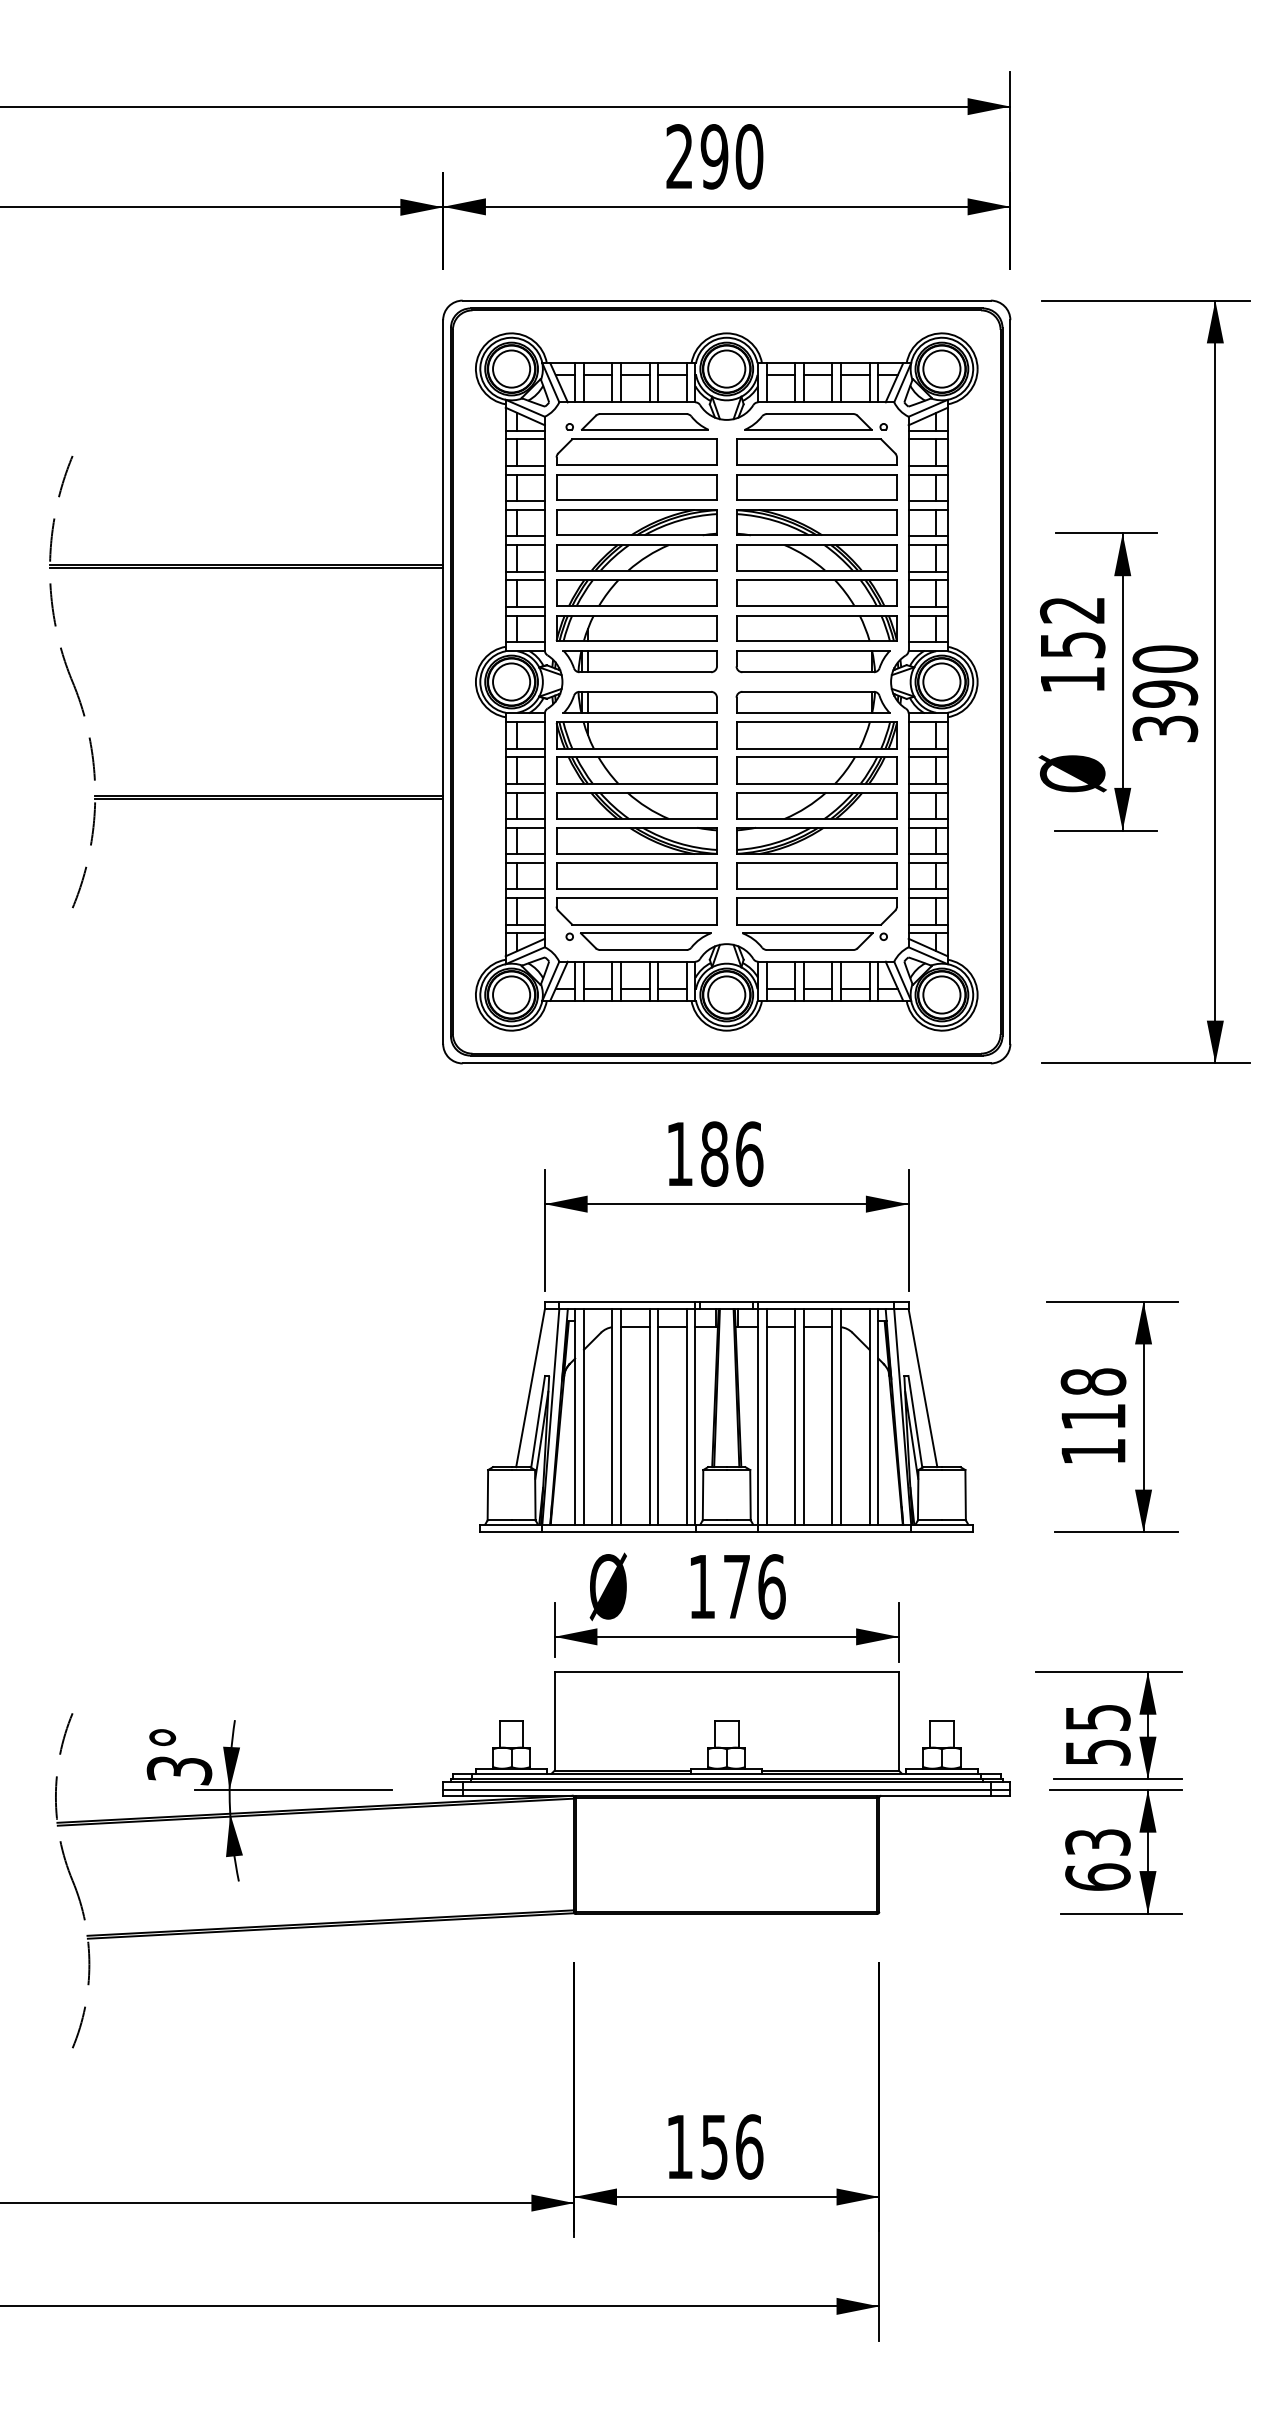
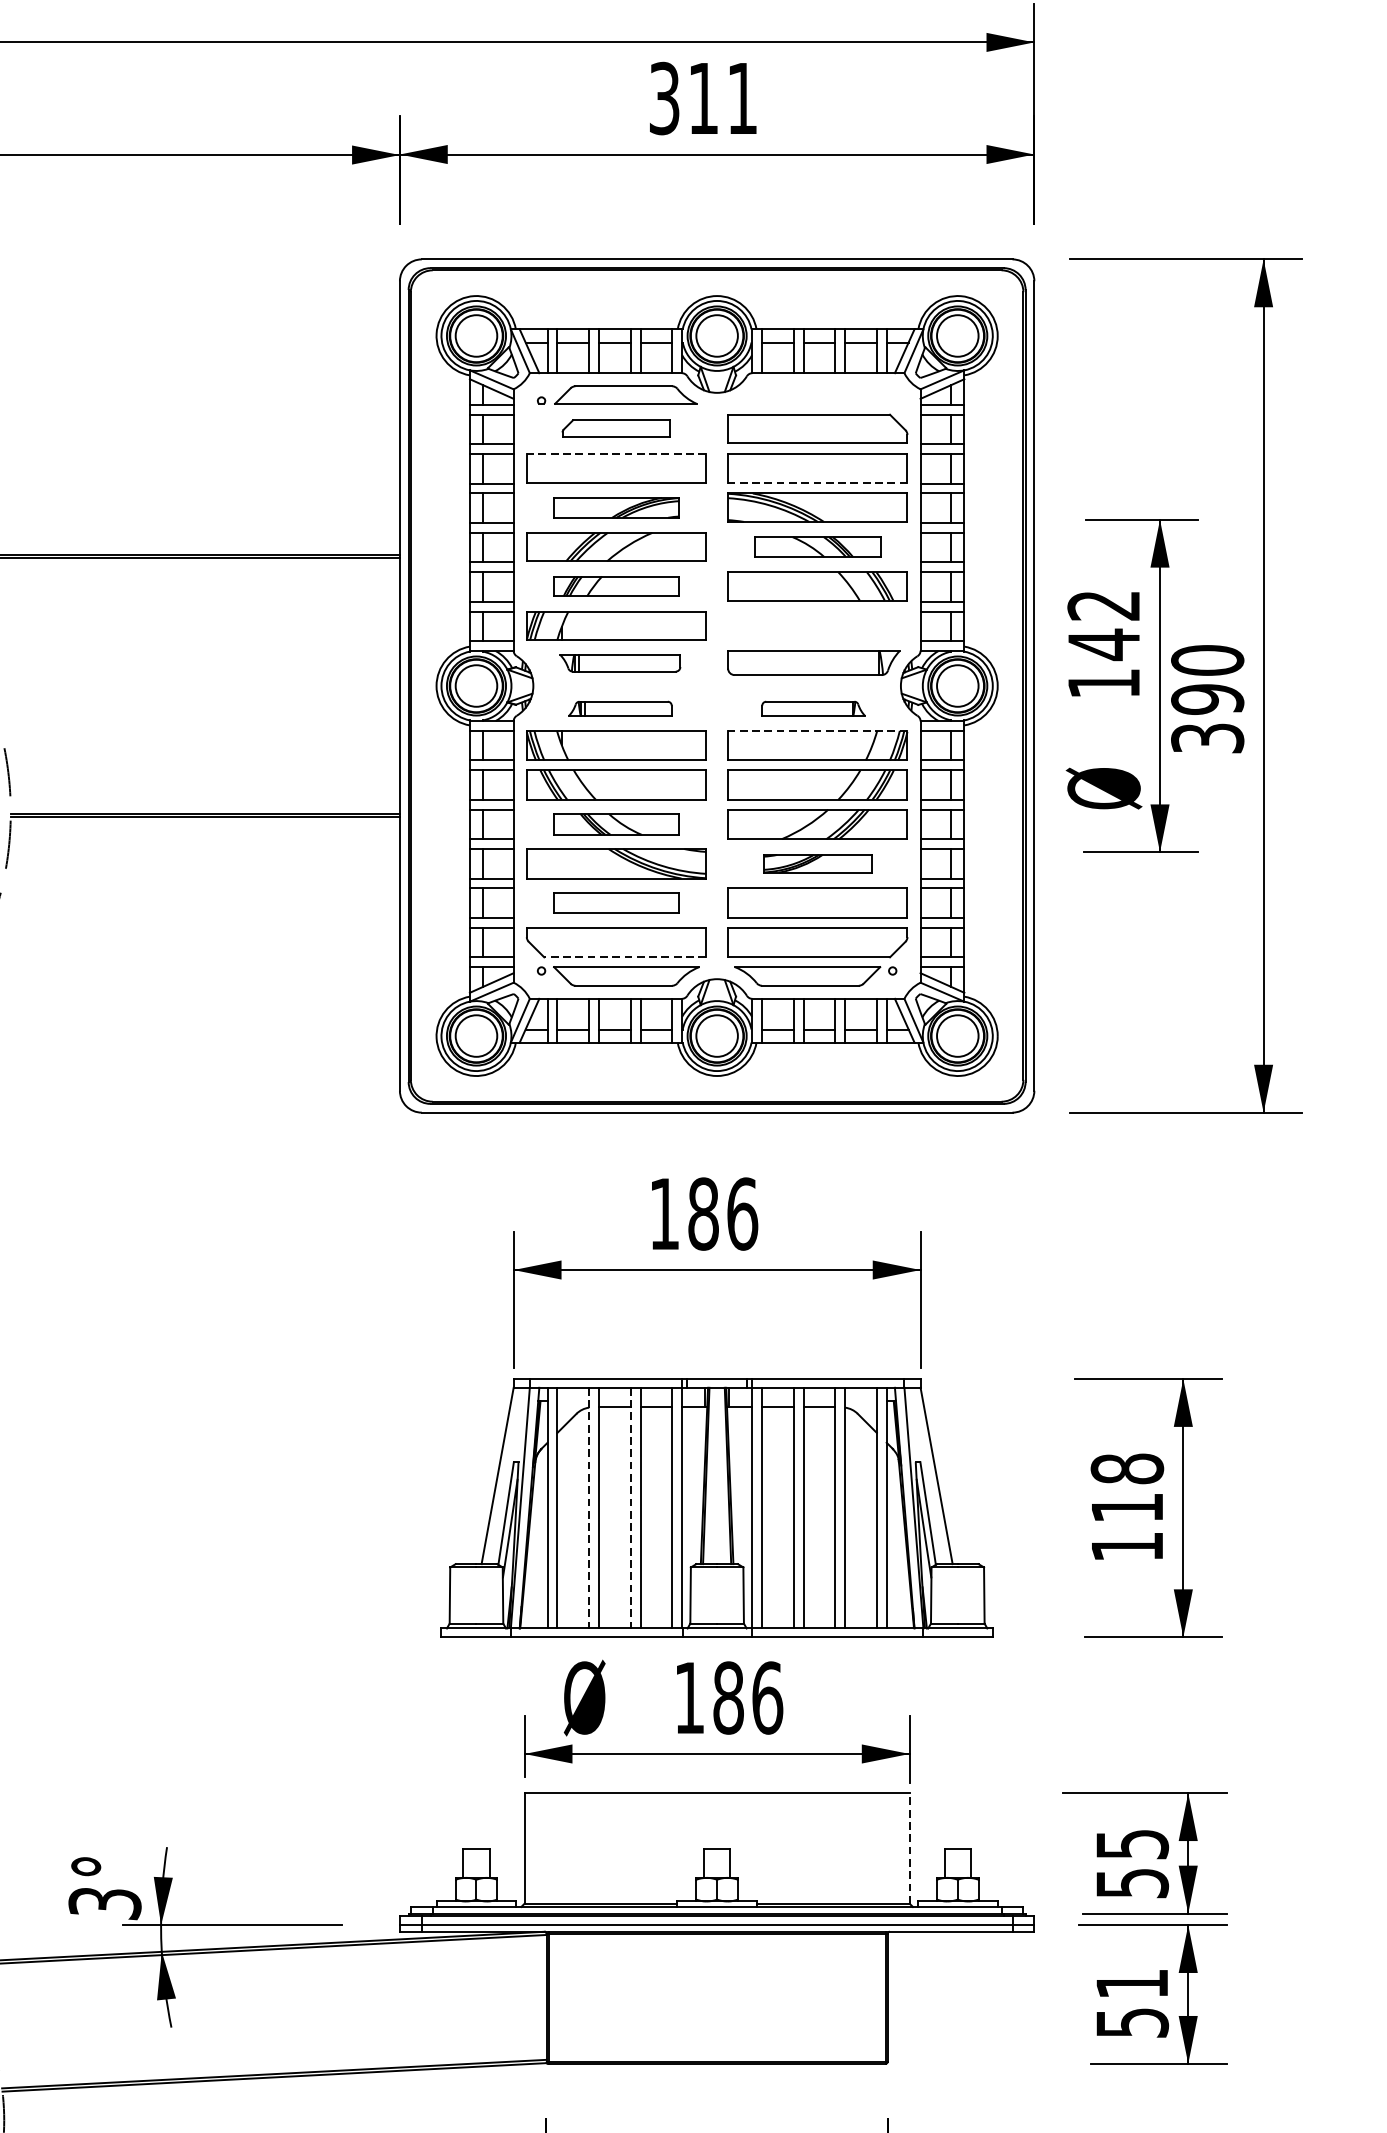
text: (714, 156) -> (703, 98), 290 -> 311
part: (815, 421) -> (816, 394), removed
part: (636, 451) -> (616, 428), size x0.6
line: (636, 474) -> (616, 453), solid -> dashed
line: (816, 500) -> (817, 482), solid -> dashed
part: (636, 522) -> (616, 507), size x0.7
part: (816, 557) -> (817, 546), size x0.7
part: (636, 592) -> (616, 585), size x0.7
part: (816, 628) -> (817, 626), removed
text: (1073, 644) -> (1104, 644), 152 -> 142
part: (639, 661) -> (619, 663), size x0.7
part: (639, 702) -> (619, 708), size x0.6
part: (812, 702) -> (813, 708), size x0.6
line: (816, 722) -> (817, 731), solid -> dashed
part: (636, 805) -> (616, 824), size x0.7
part: (816, 840) -> (817, 863), size x0.6
part: (636, 875) -> (616, 902), size x0.7
line: (644, 924) -> (625, 957), solid -> dashed
line: (612, 1417) -> (589, 1508), solid -> dashed
line: (649, 1417) -> (630, 1508), solid -> dashed
text: (736, 1586) -> (728, 1697), 176 -> 186
line: (898, 1720) -> (909, 1847), solid -> dashed
text: (1097, 1859) -> (1131, 2003), 63 -> 51

